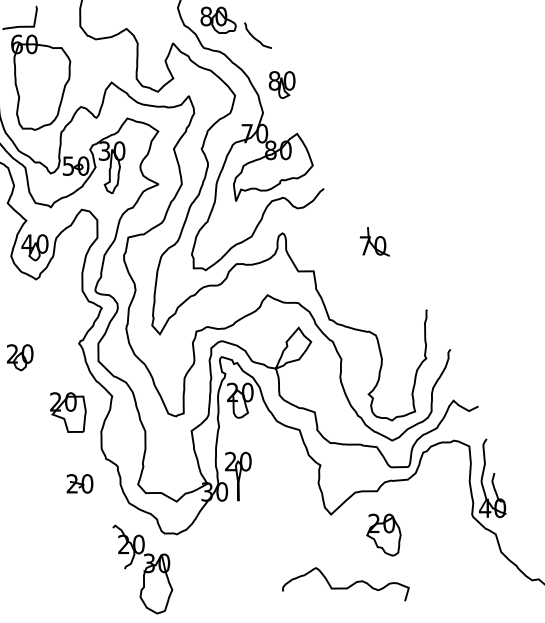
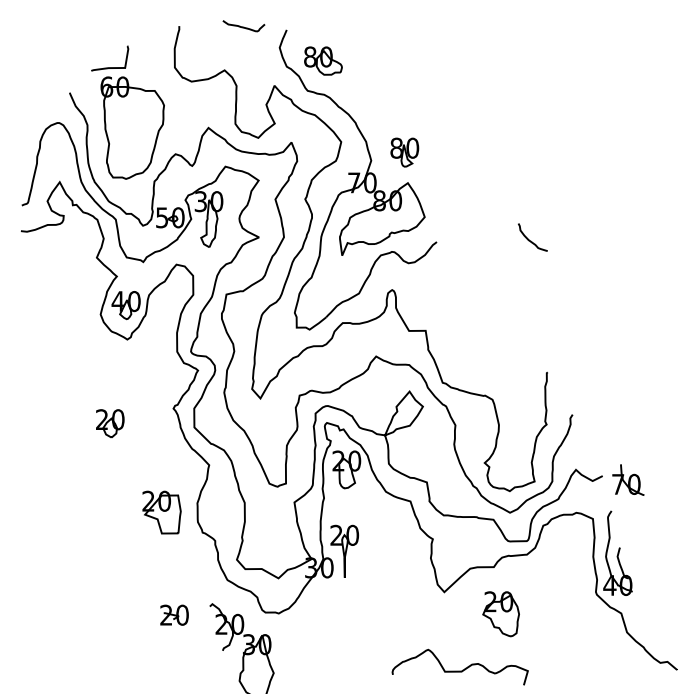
curve: (254, 37) -> (529, 239), moved
part: (281, 84) -> (404, 152), moved
part: (374, 241) -> (628, 479), moved
part: (67, 412) -> (161, 512), moved
part: (79, 483) -> (174, 614), moved

